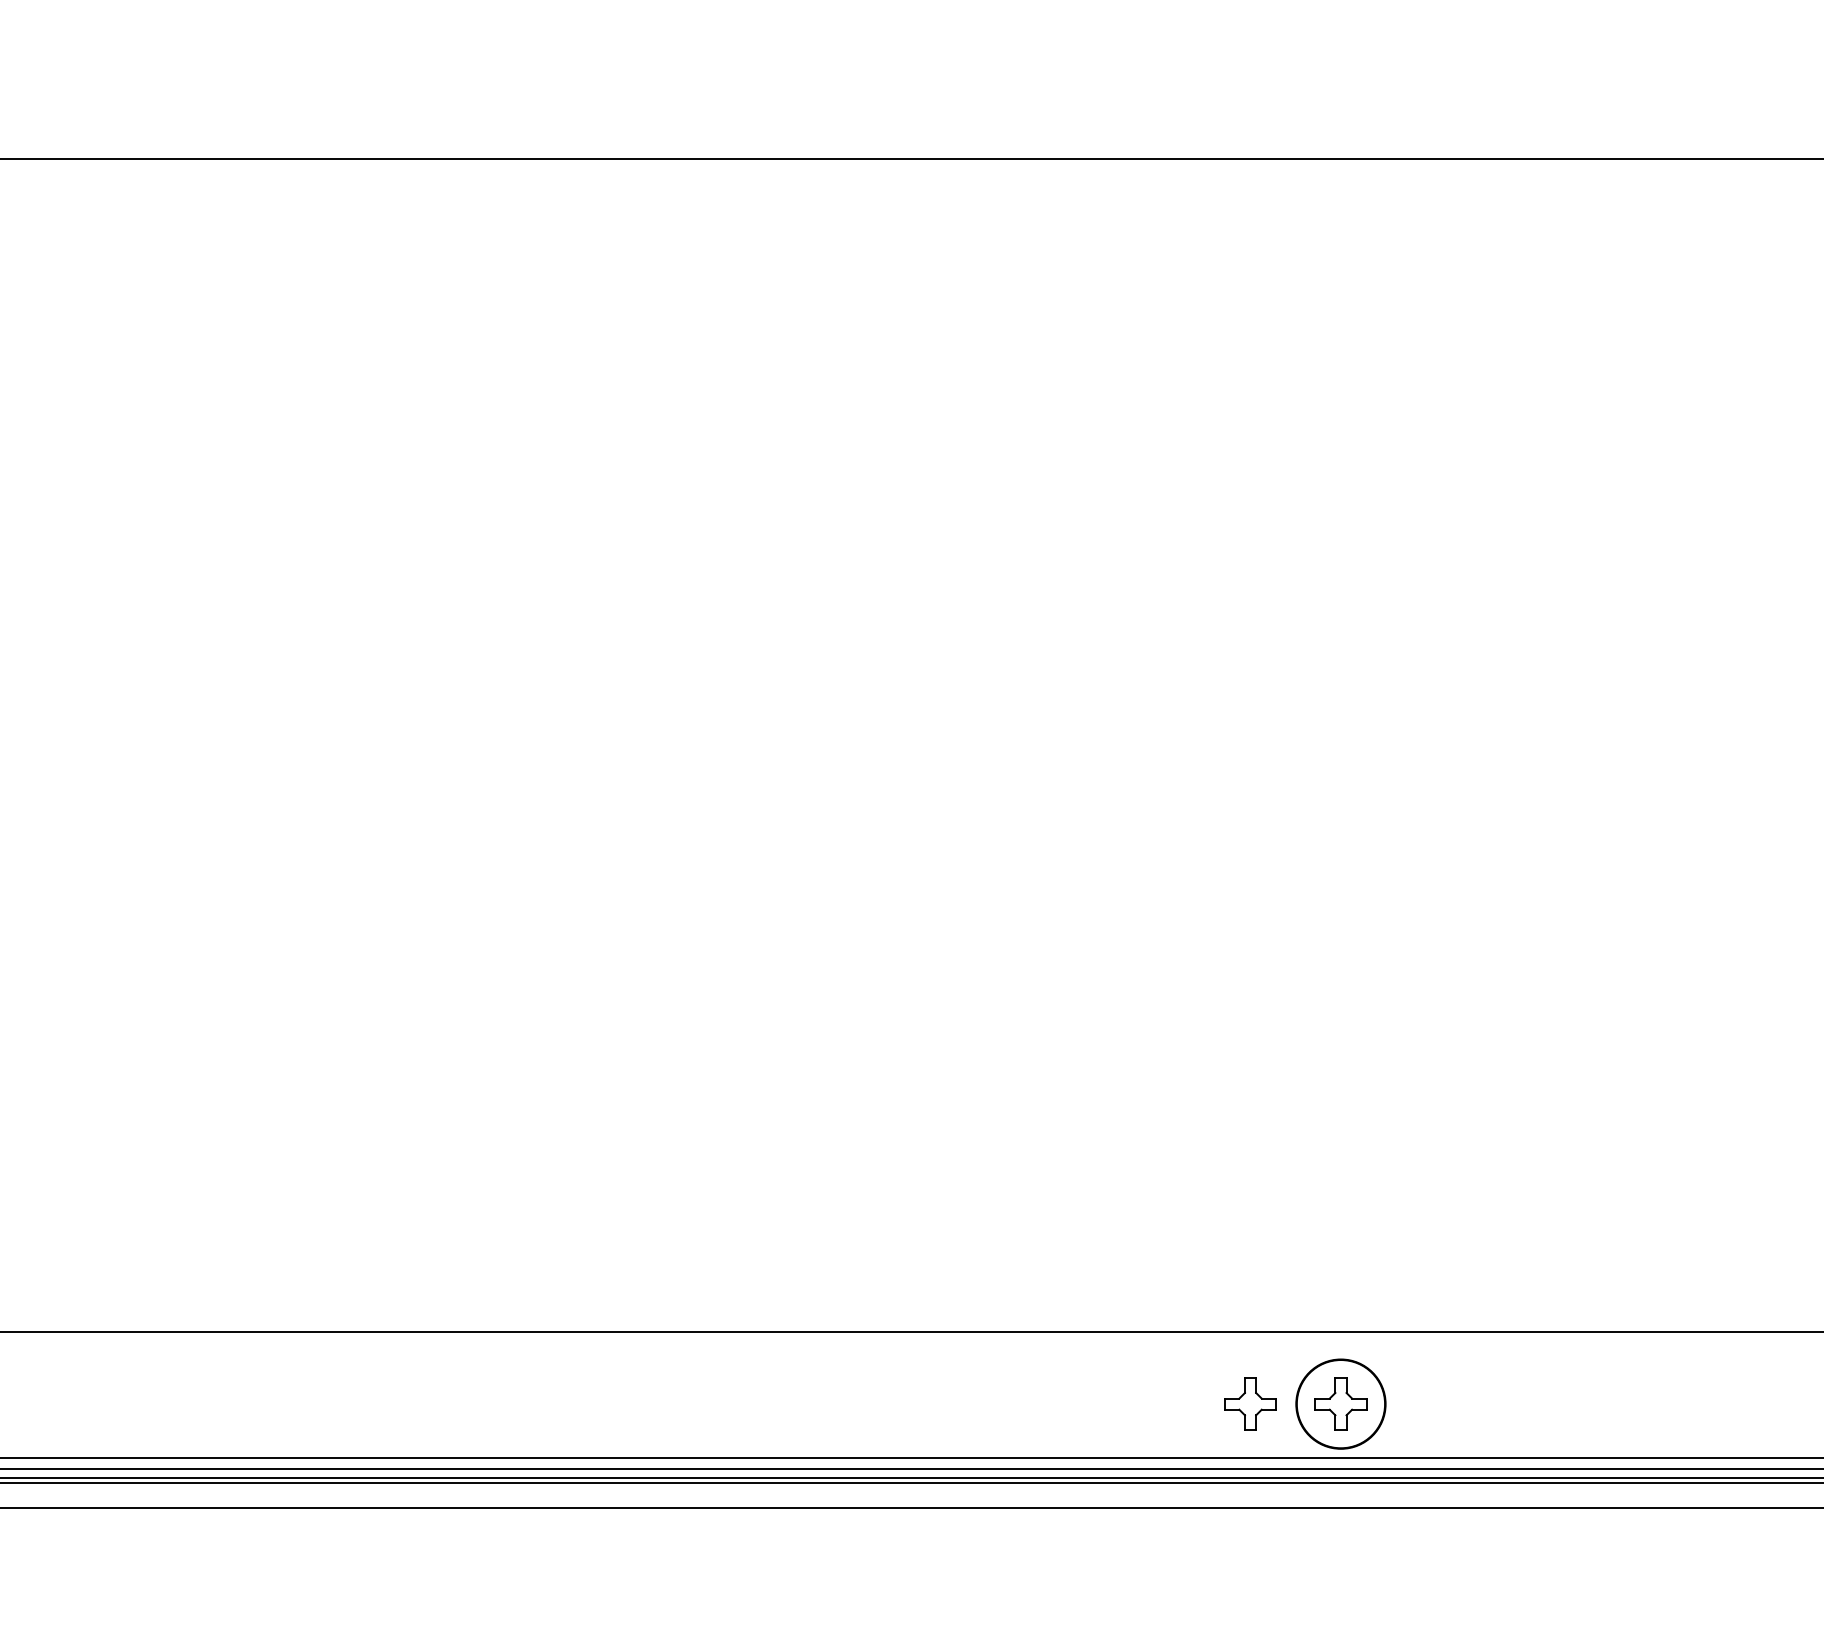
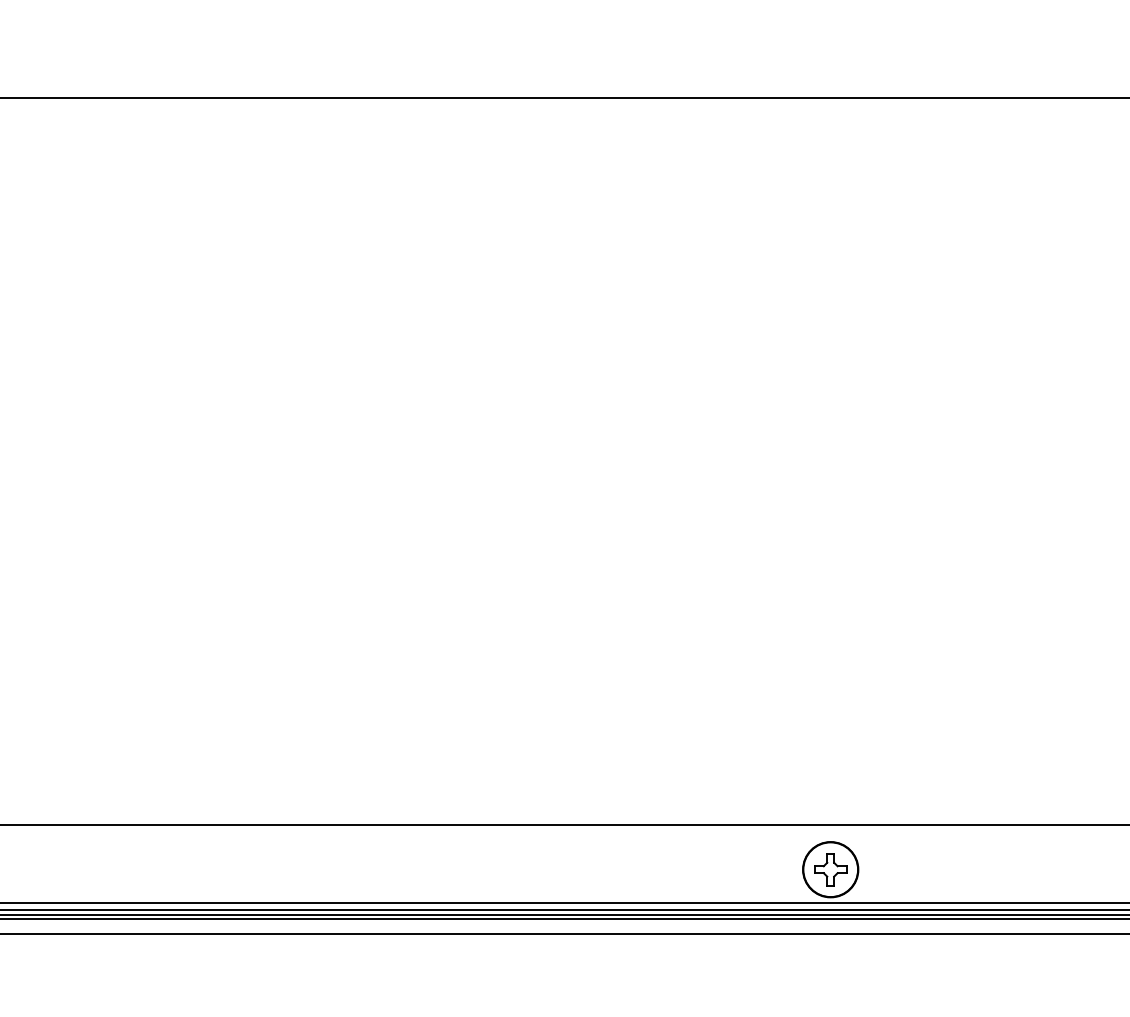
part: (1250, 1403) -> (774, 869), removed

